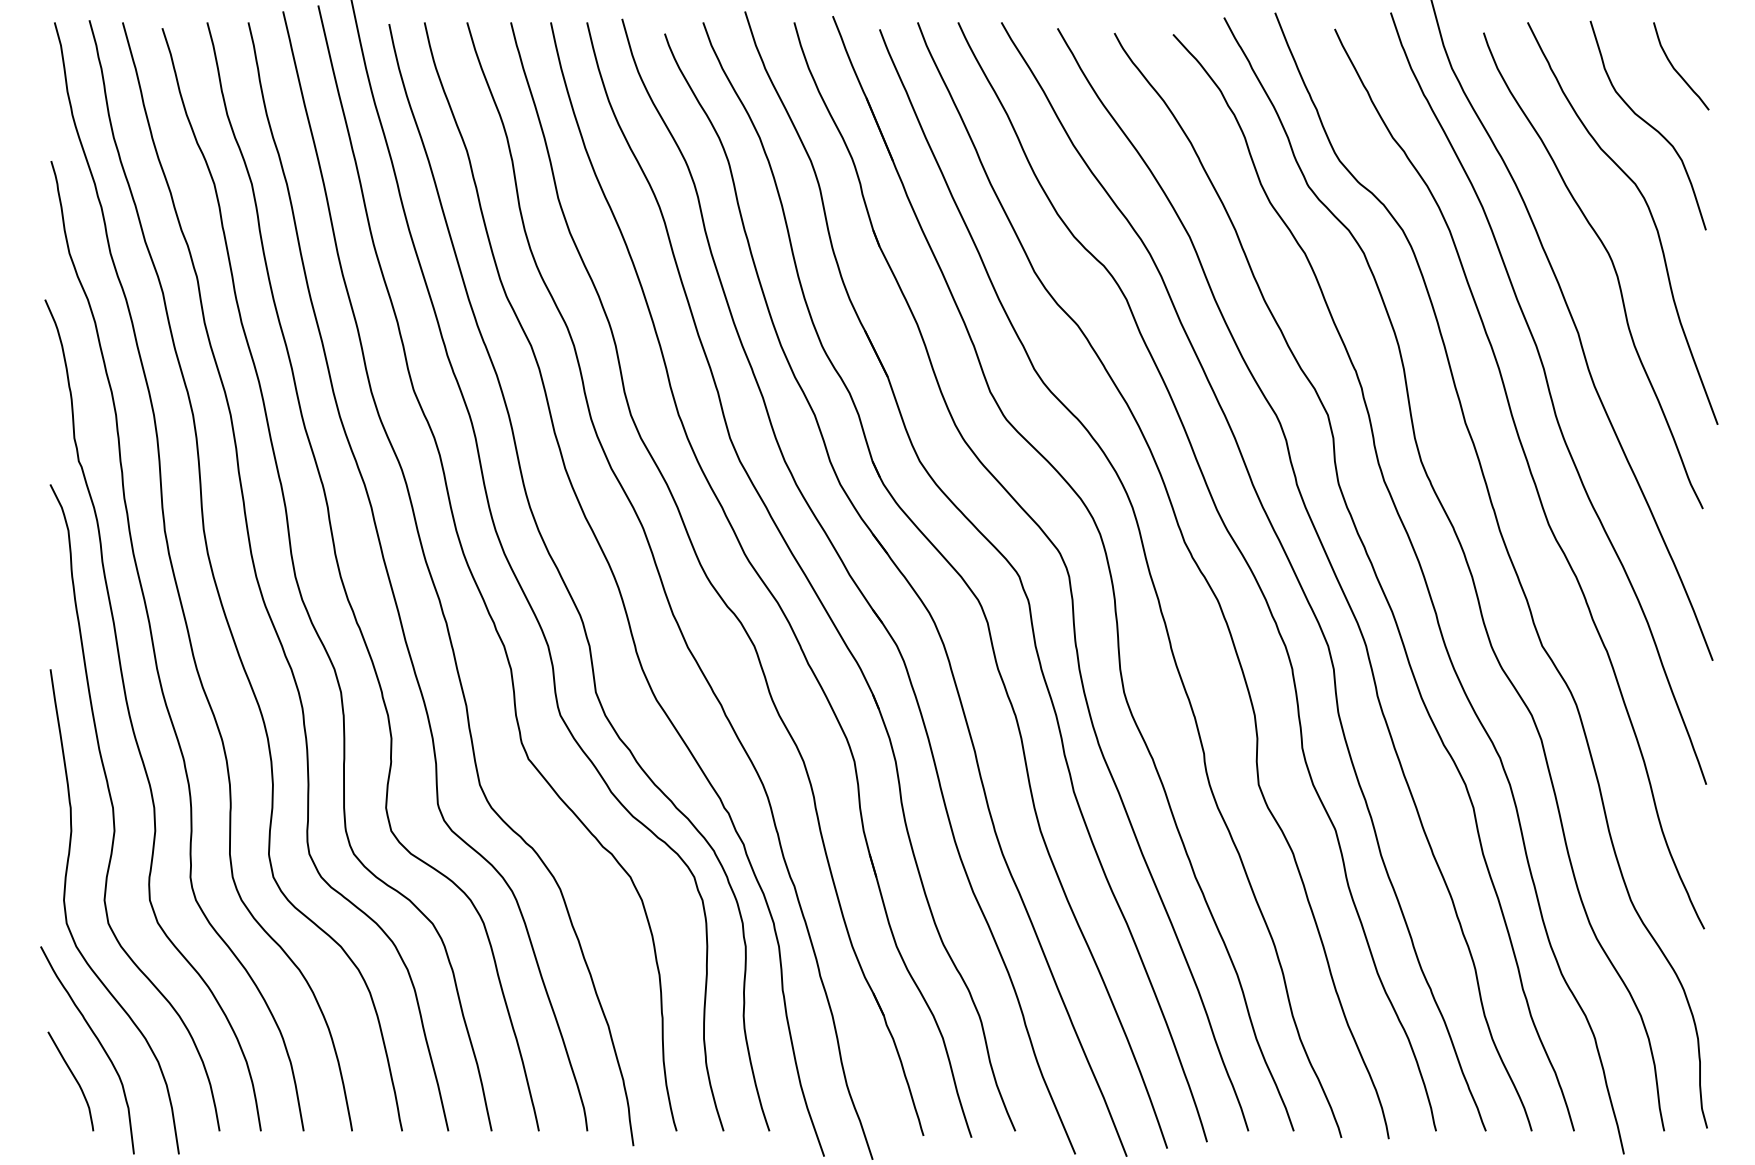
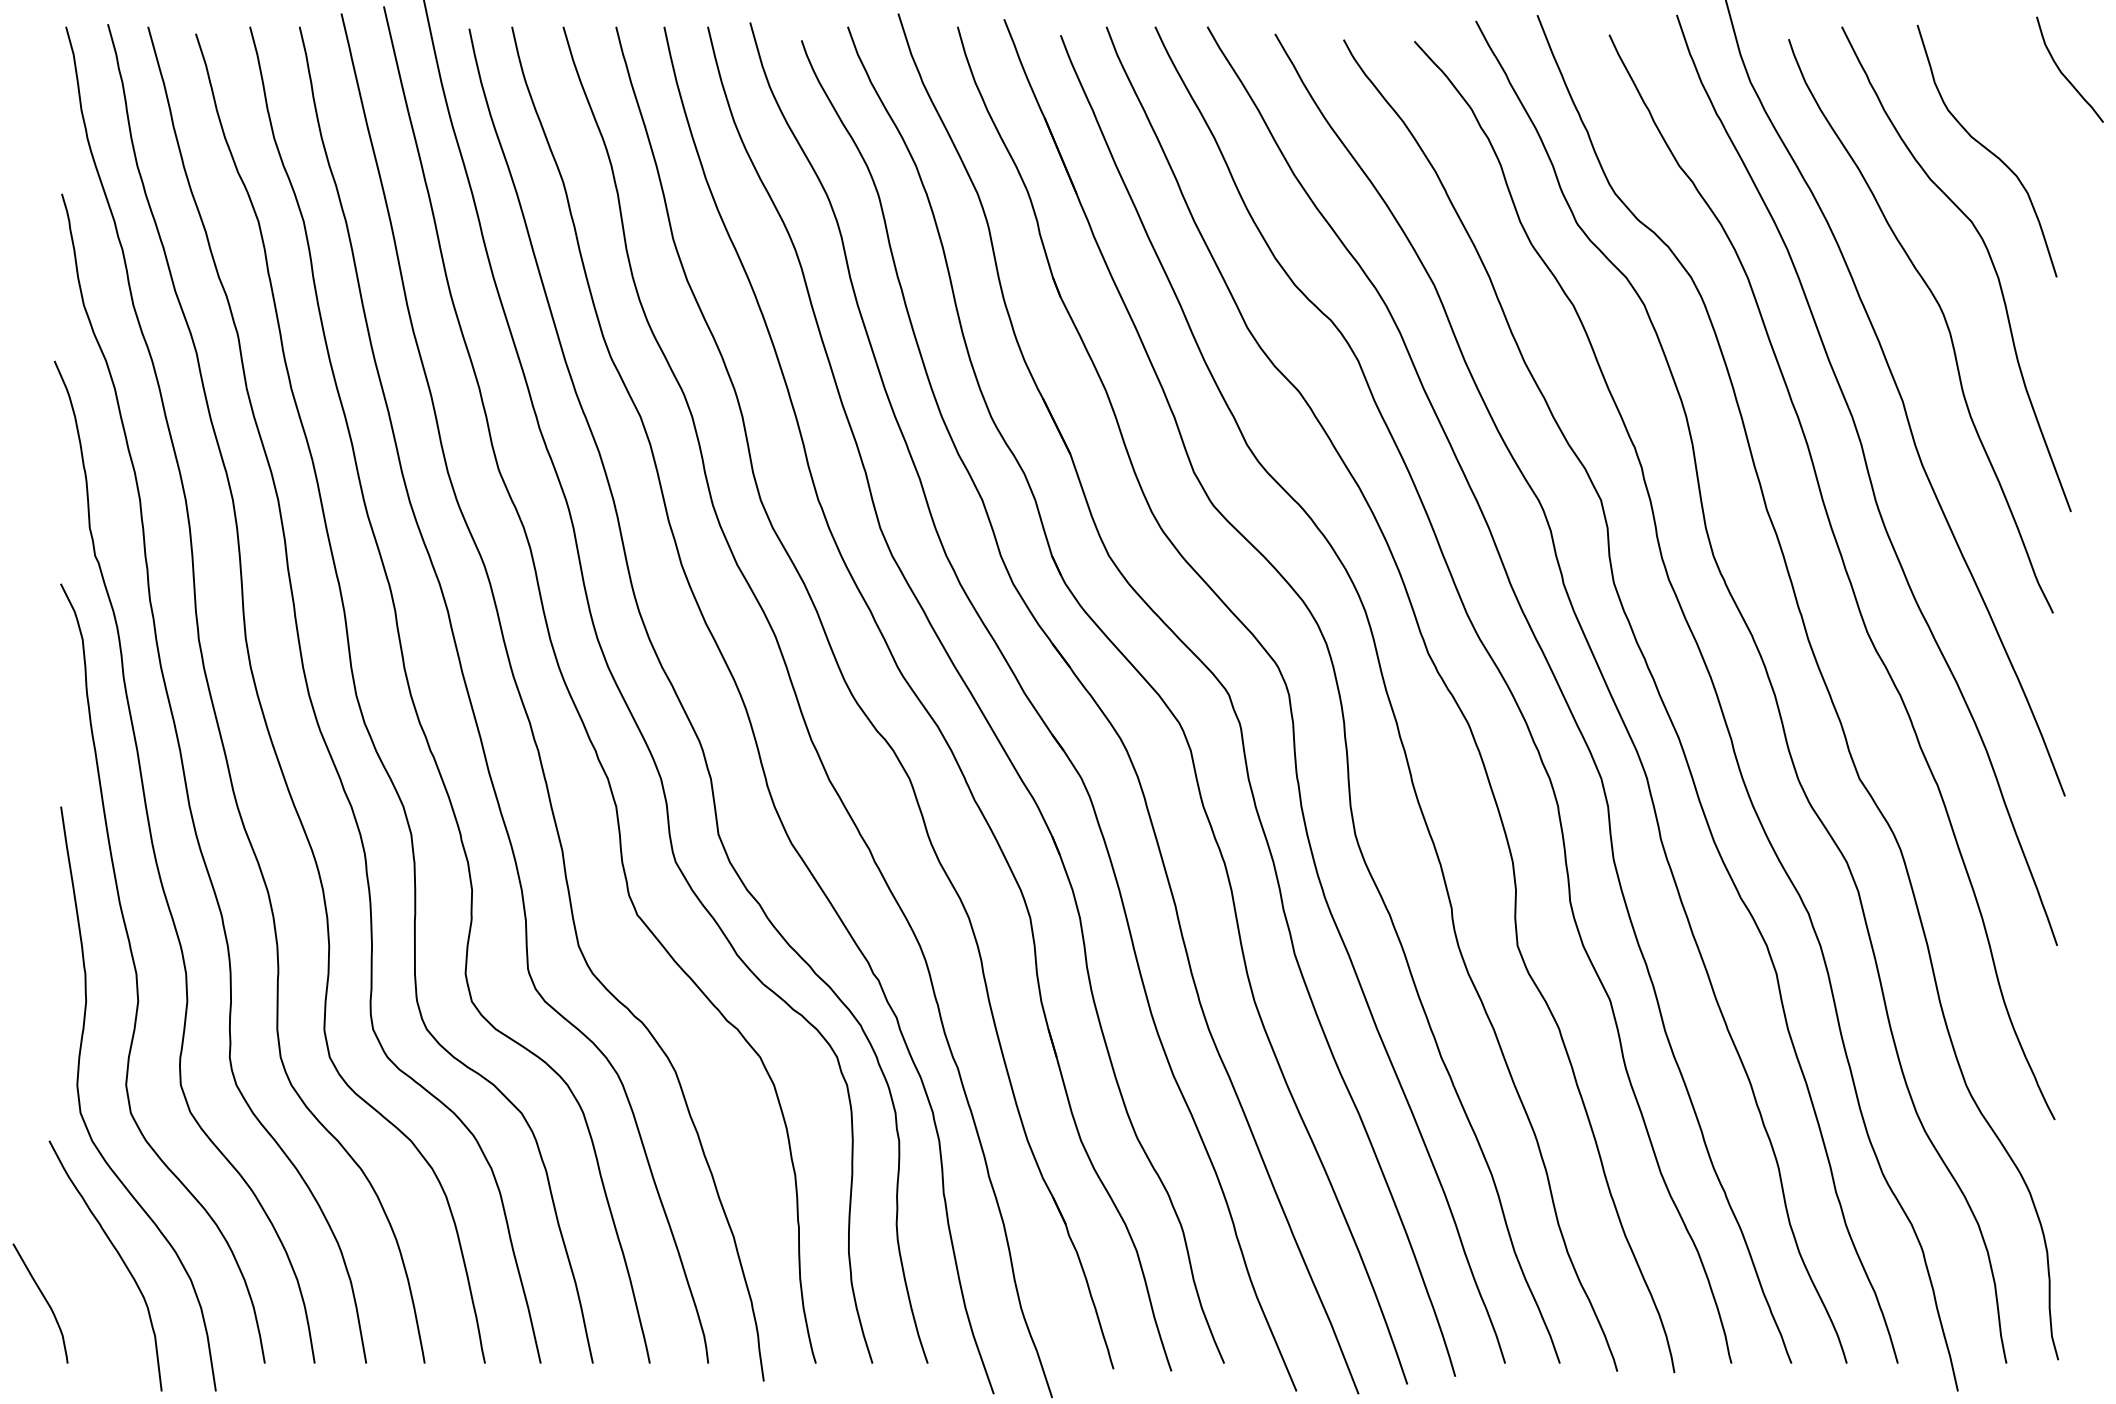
curve: (1676, 70) -> (2064, 74), moved
curve: (74, 1079) -> (45, 1301), moved

